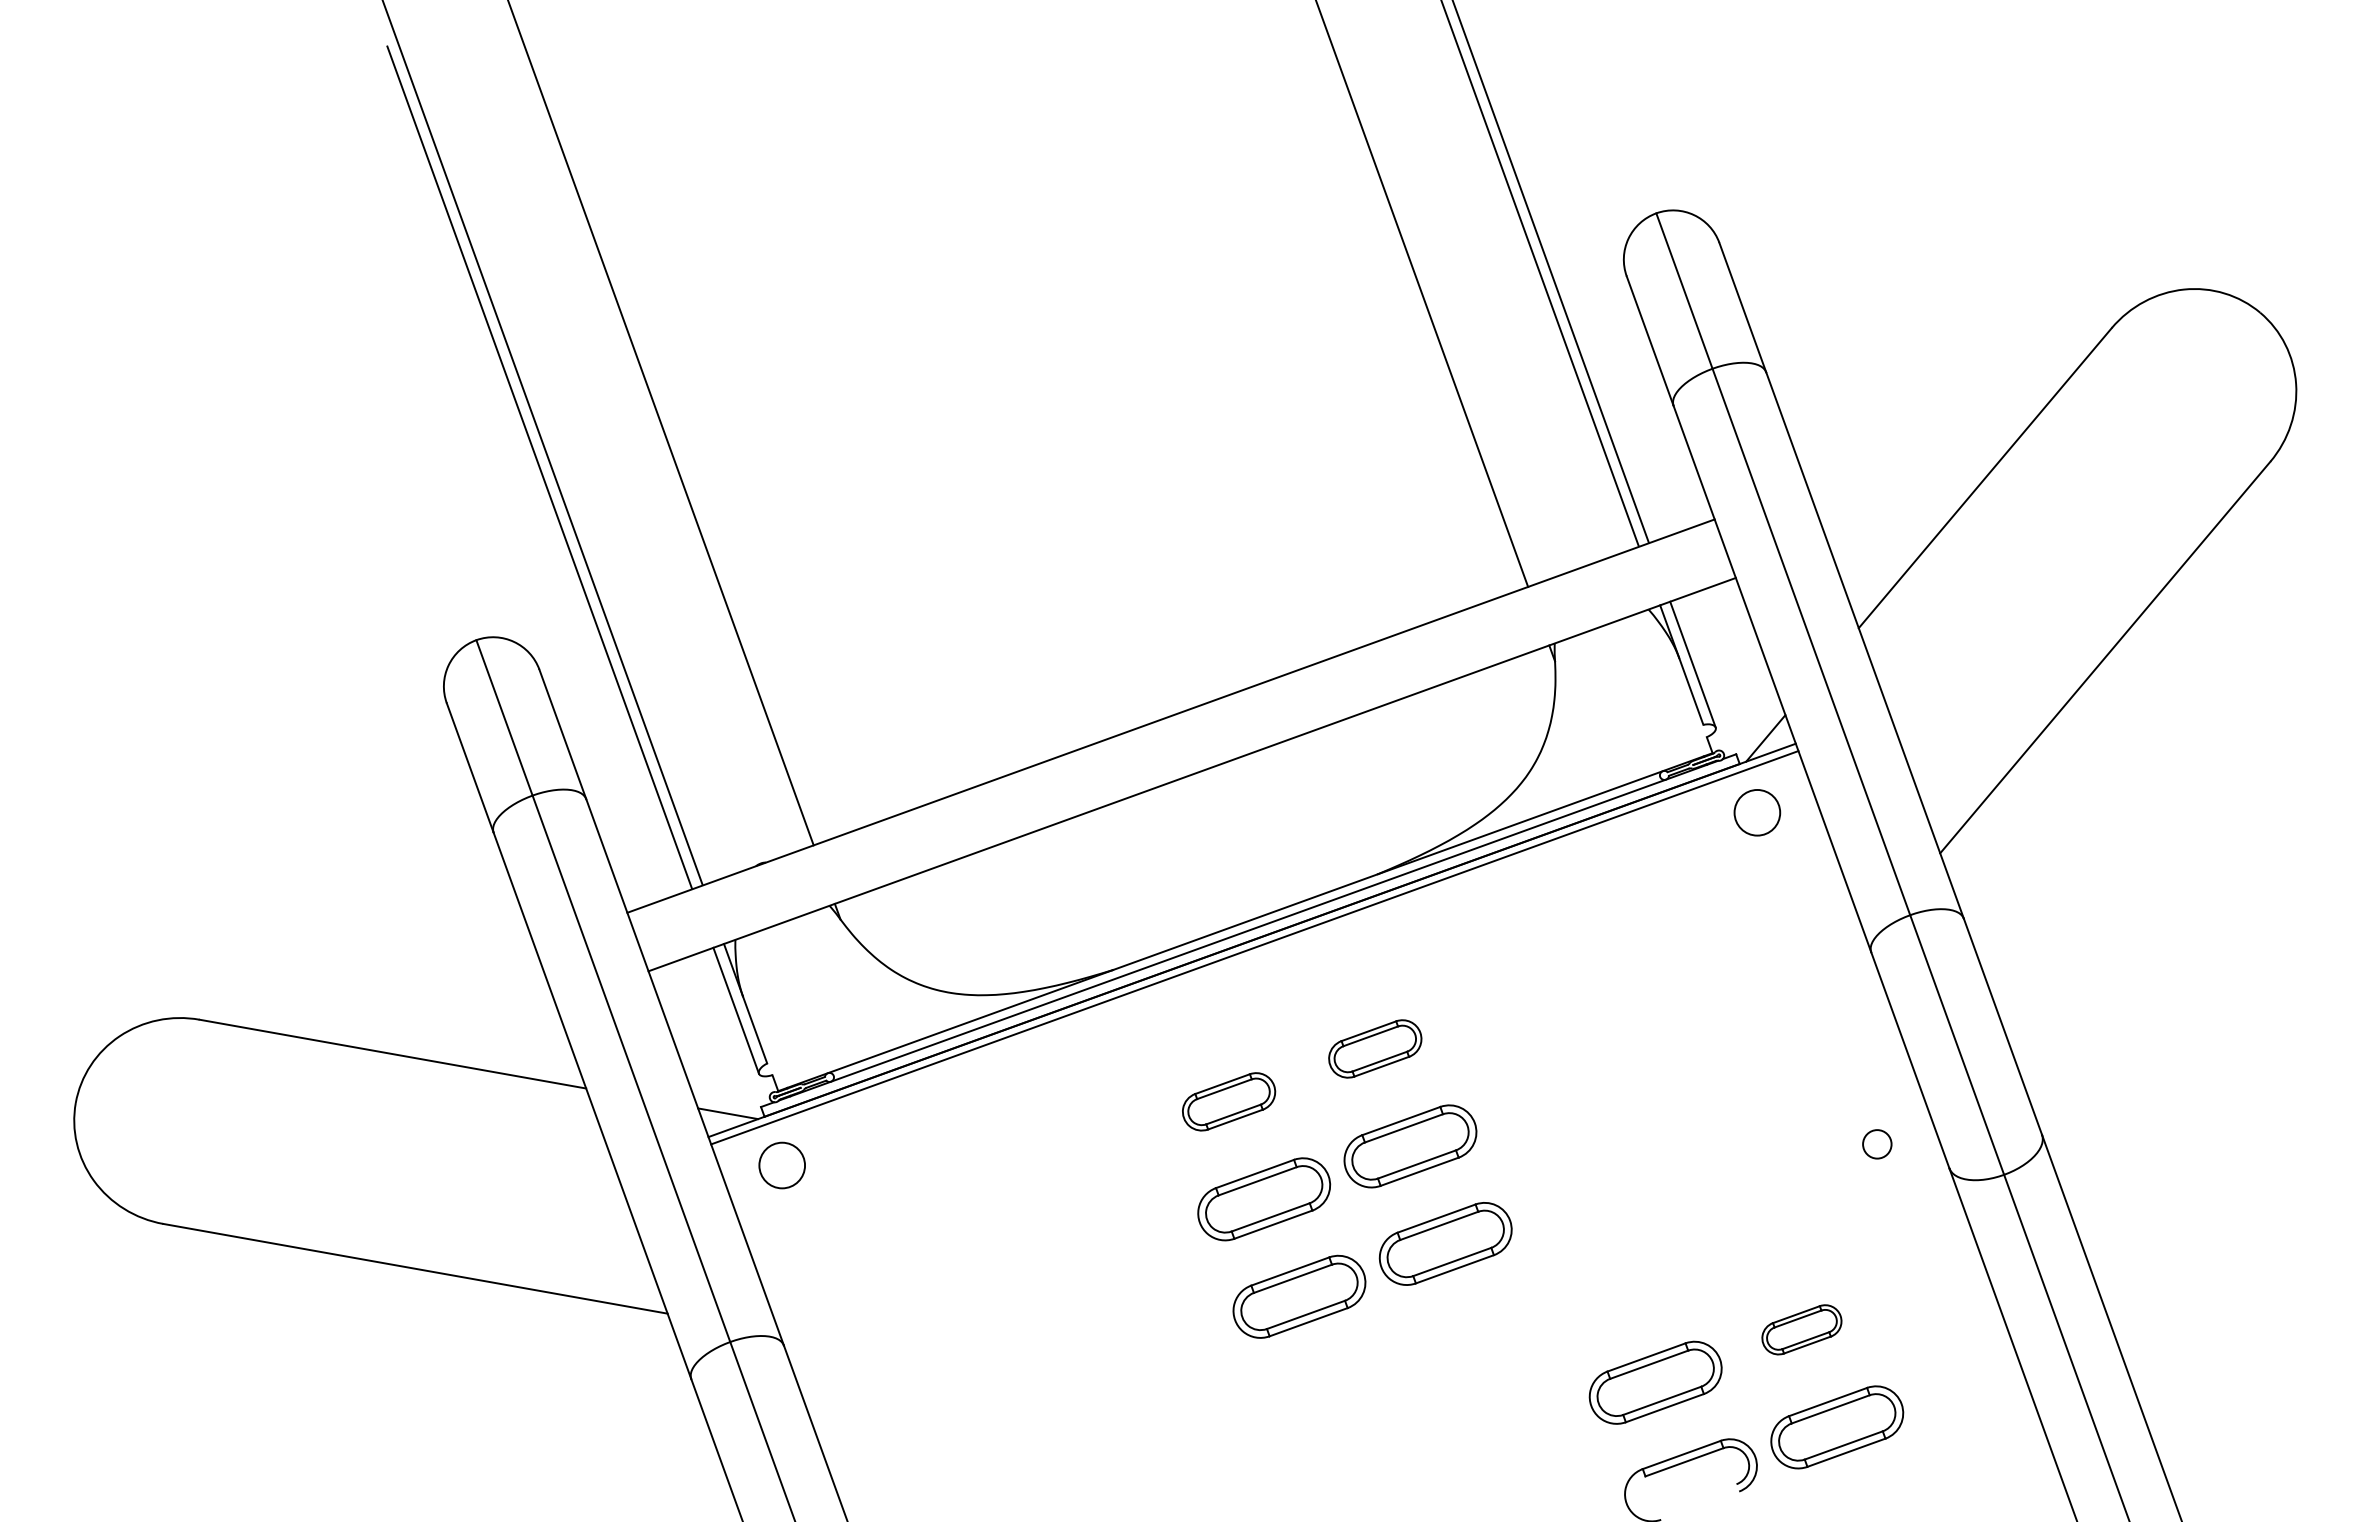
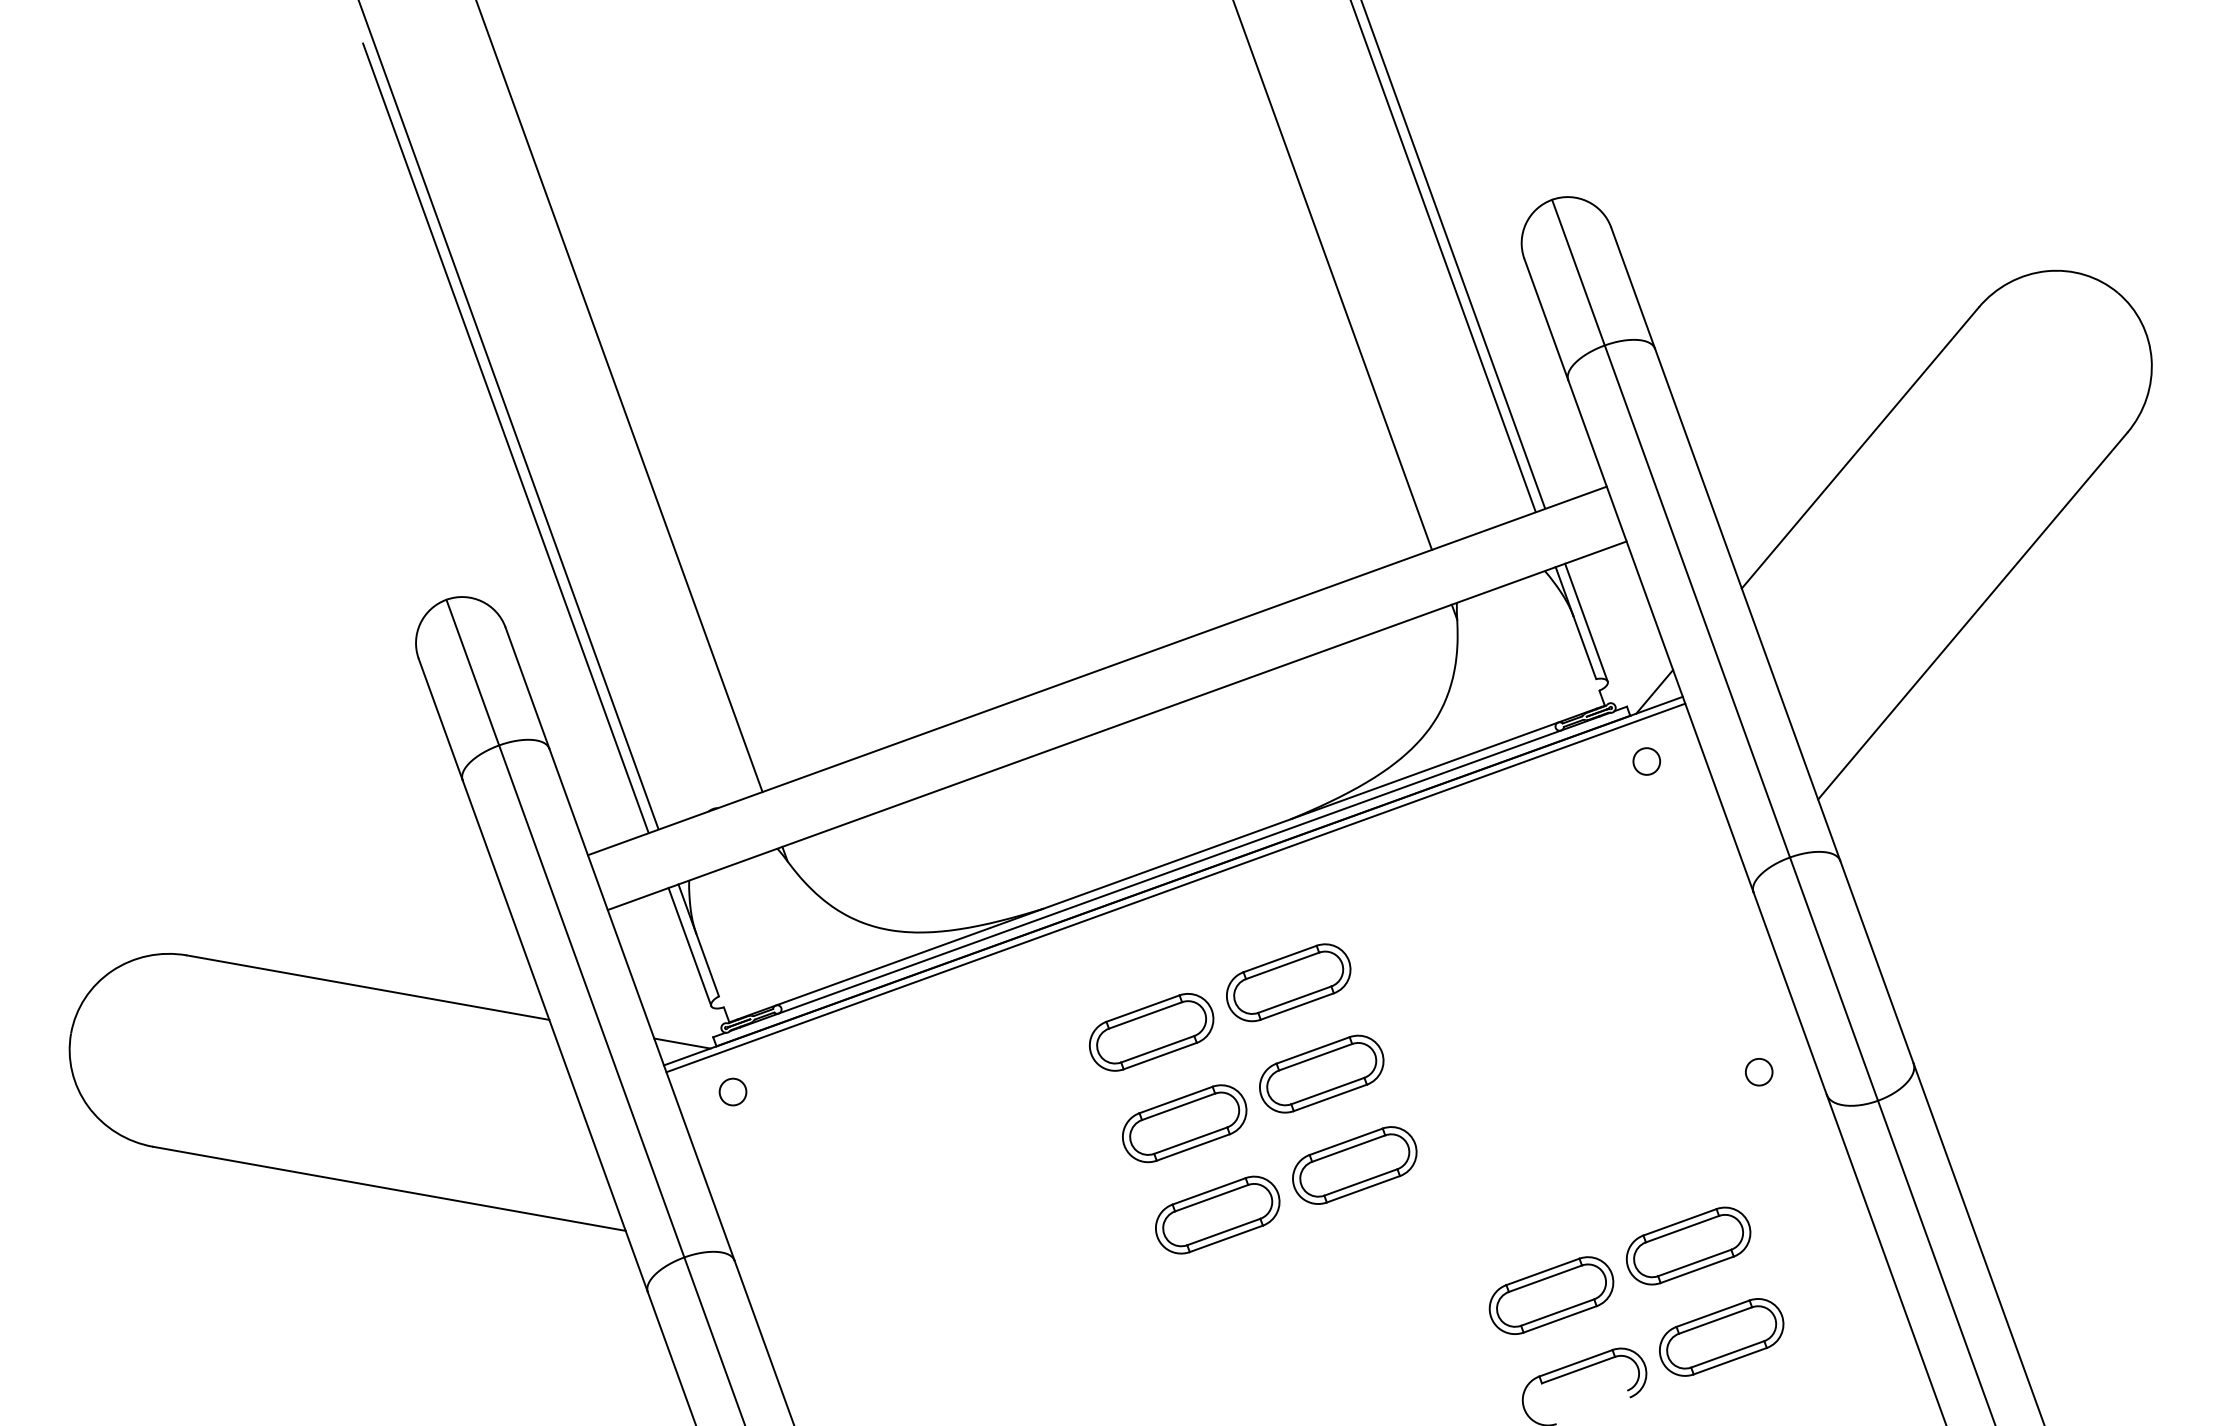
circle: (1757, 812) -> (1646, 761), size x0.62
part: (1374, 1048) -> (1288, 982), size x1.43
part: (1228, 1101) -> (1151, 1032), size x1.43
circle: (781, 1164) -> (732, 1091), size x0.62
part: (1801, 1329) -> (1688, 1245), size x1.67

